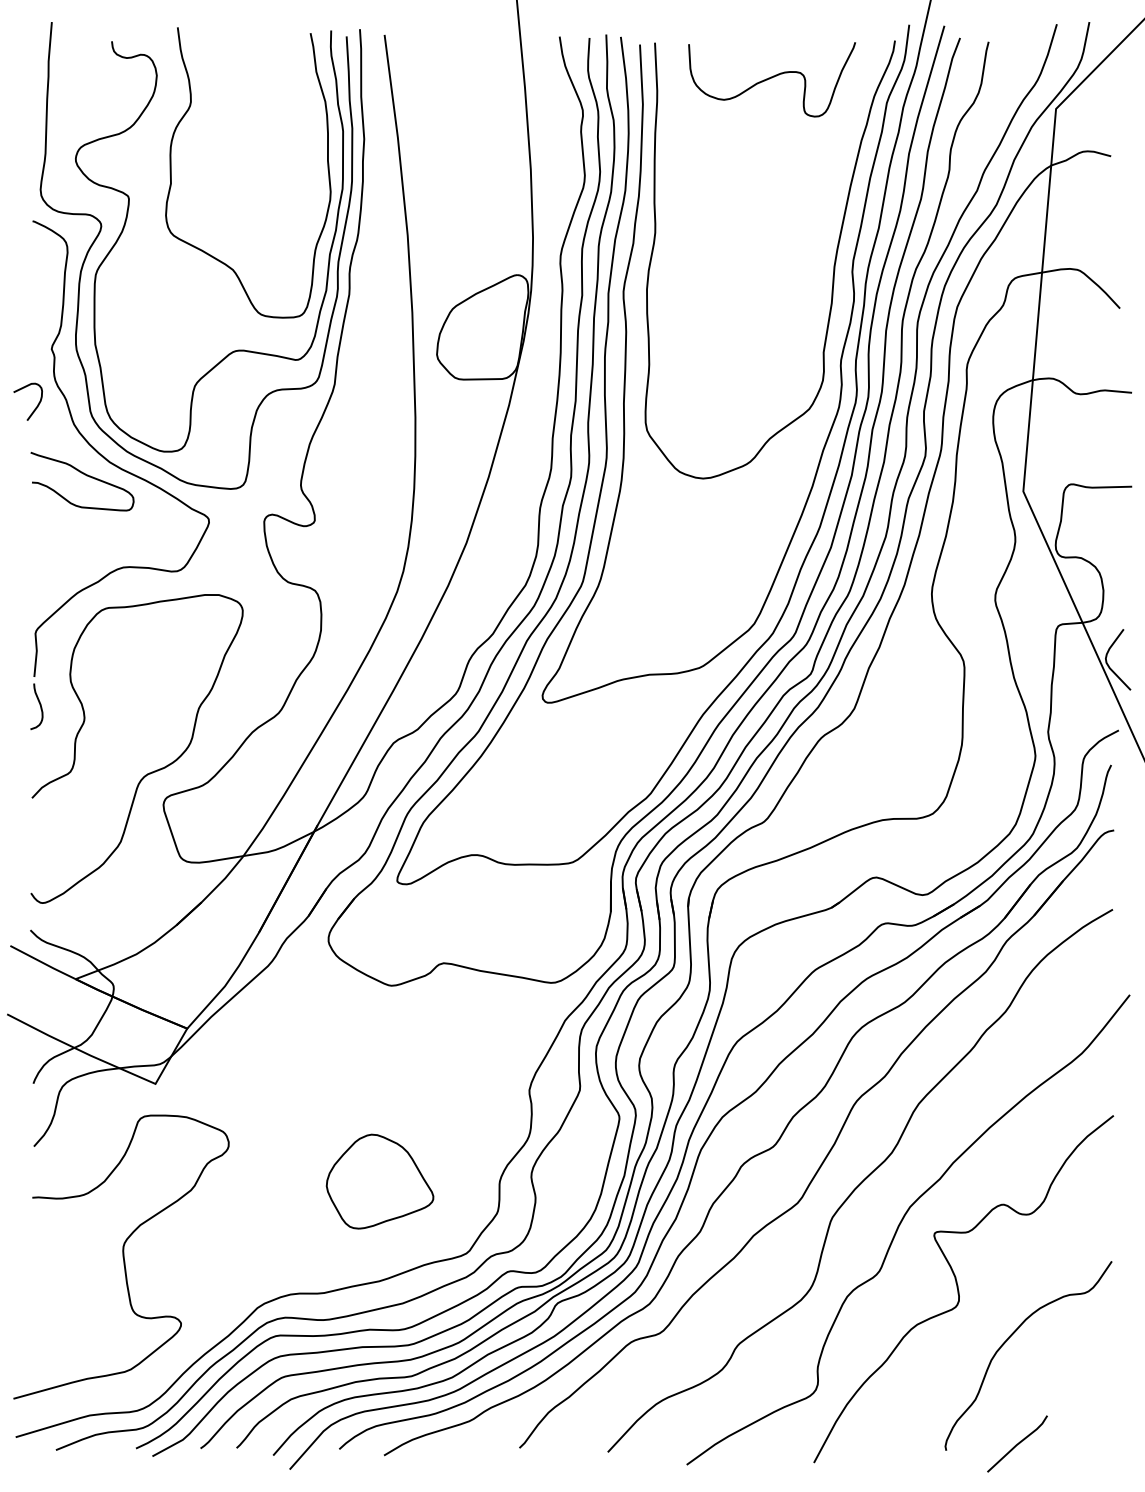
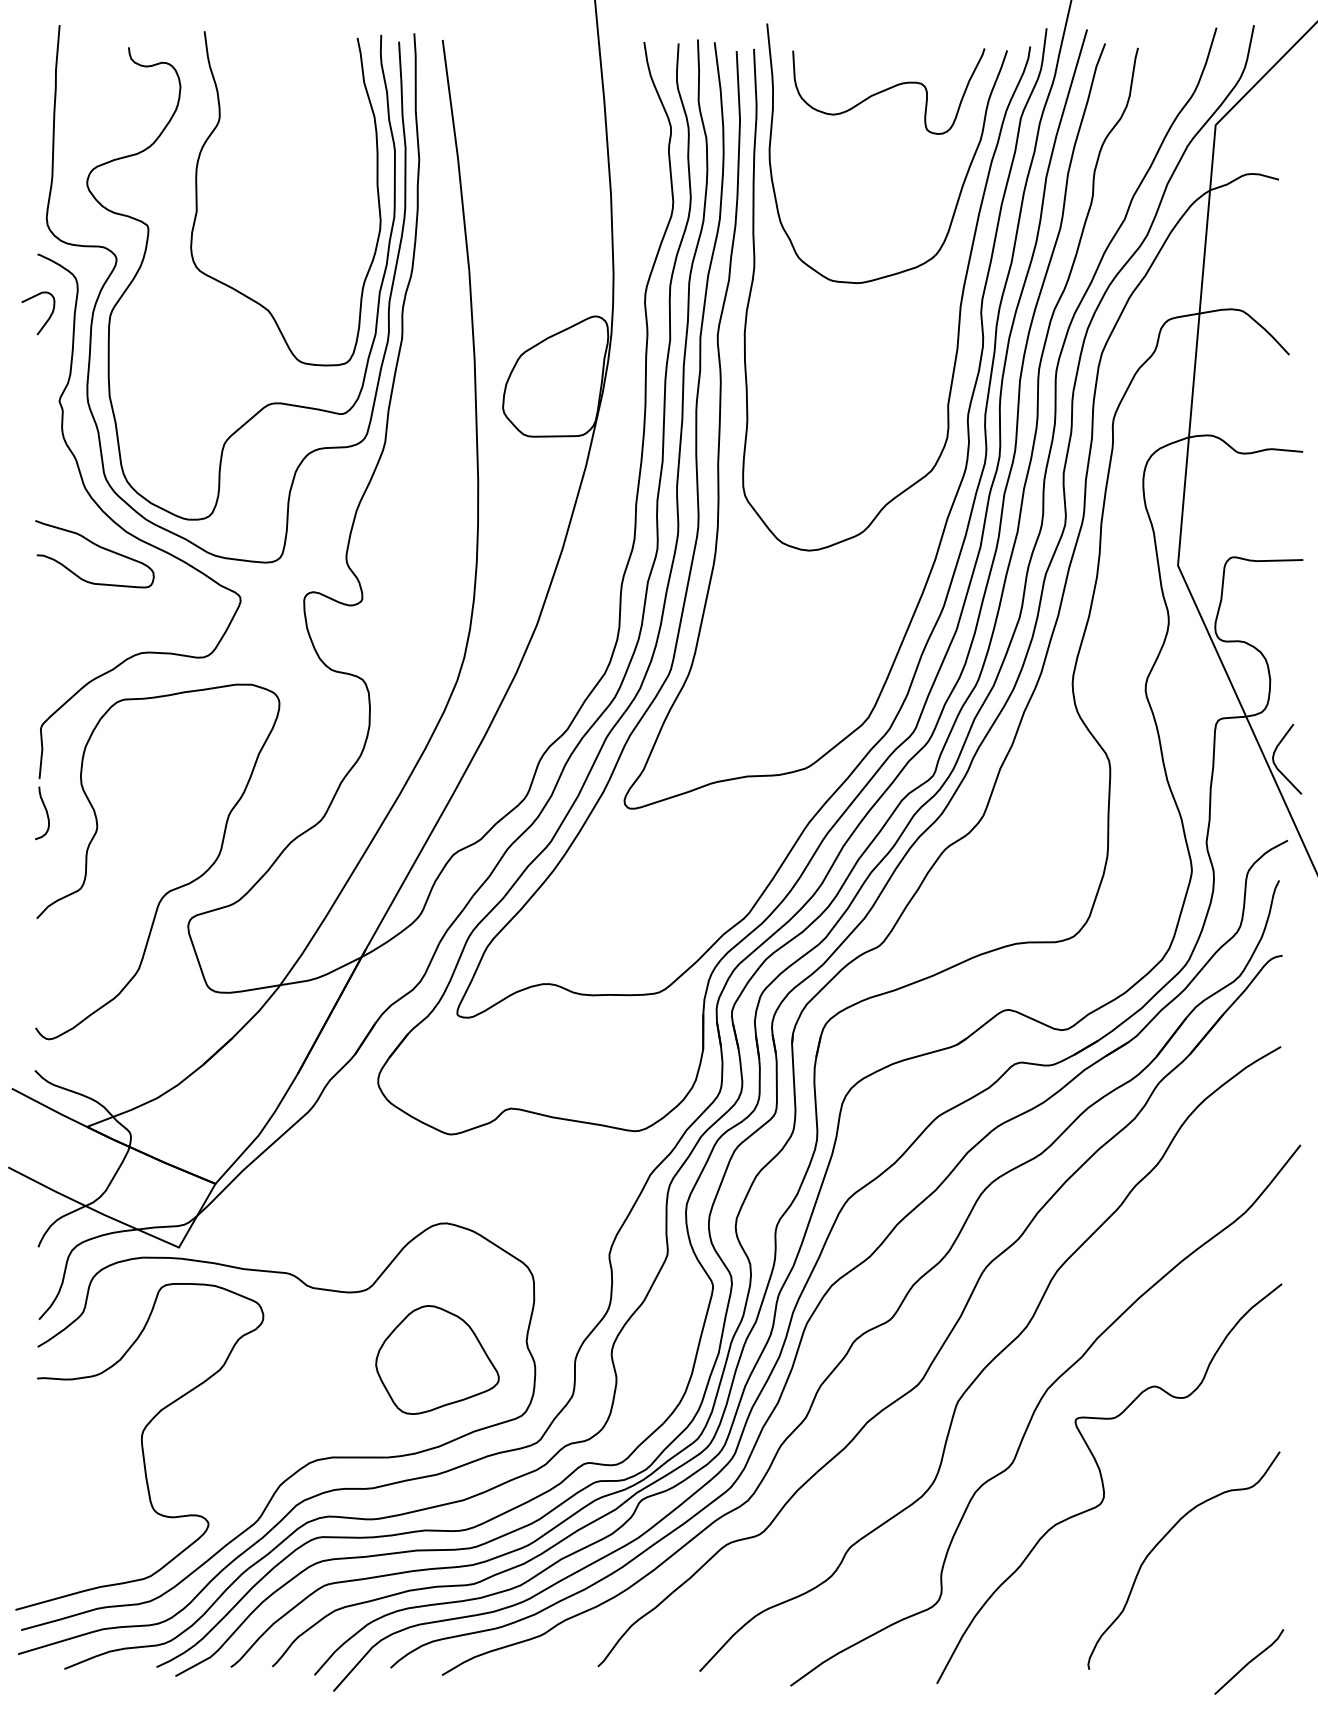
curve: (837, 157) -> (963, 180), added
curve: (35, 408) -> (46, 320), moved
curve: (265, 1272) -> (305, 1464), added
line: (1017, 1443) -> (1249, 1661), moved

